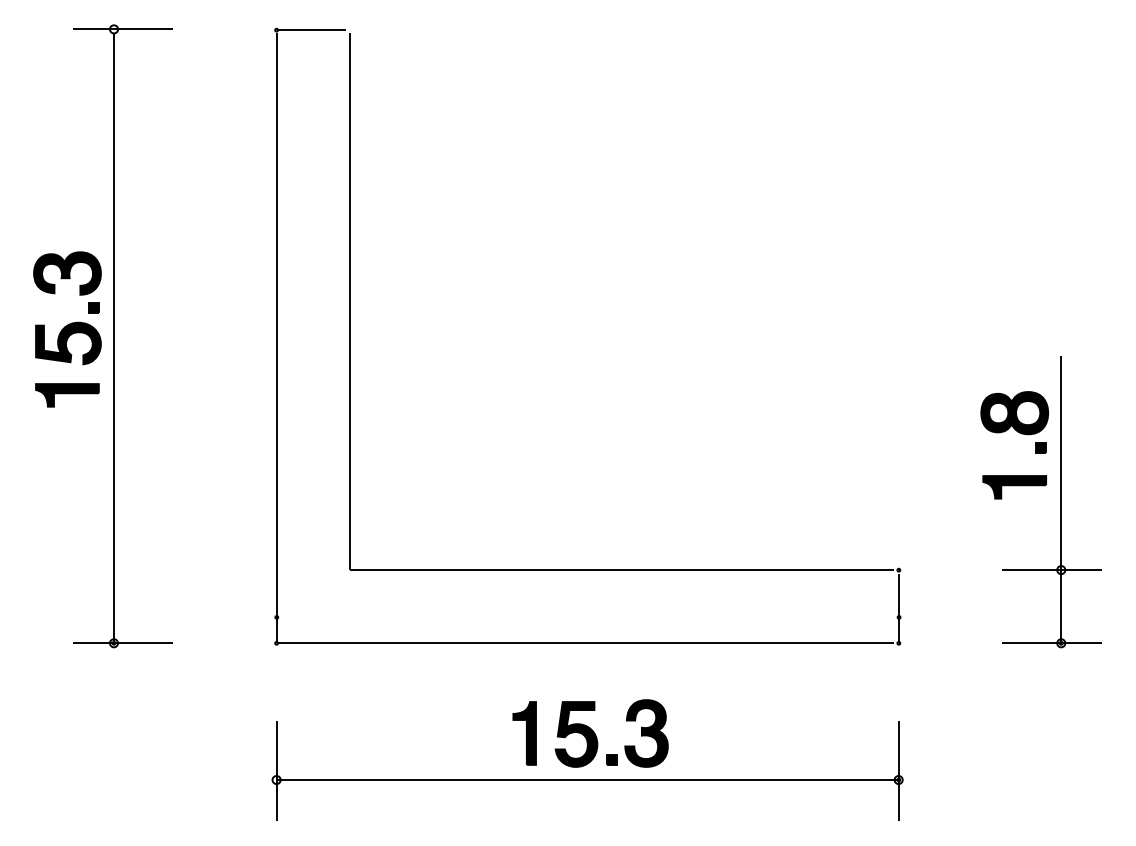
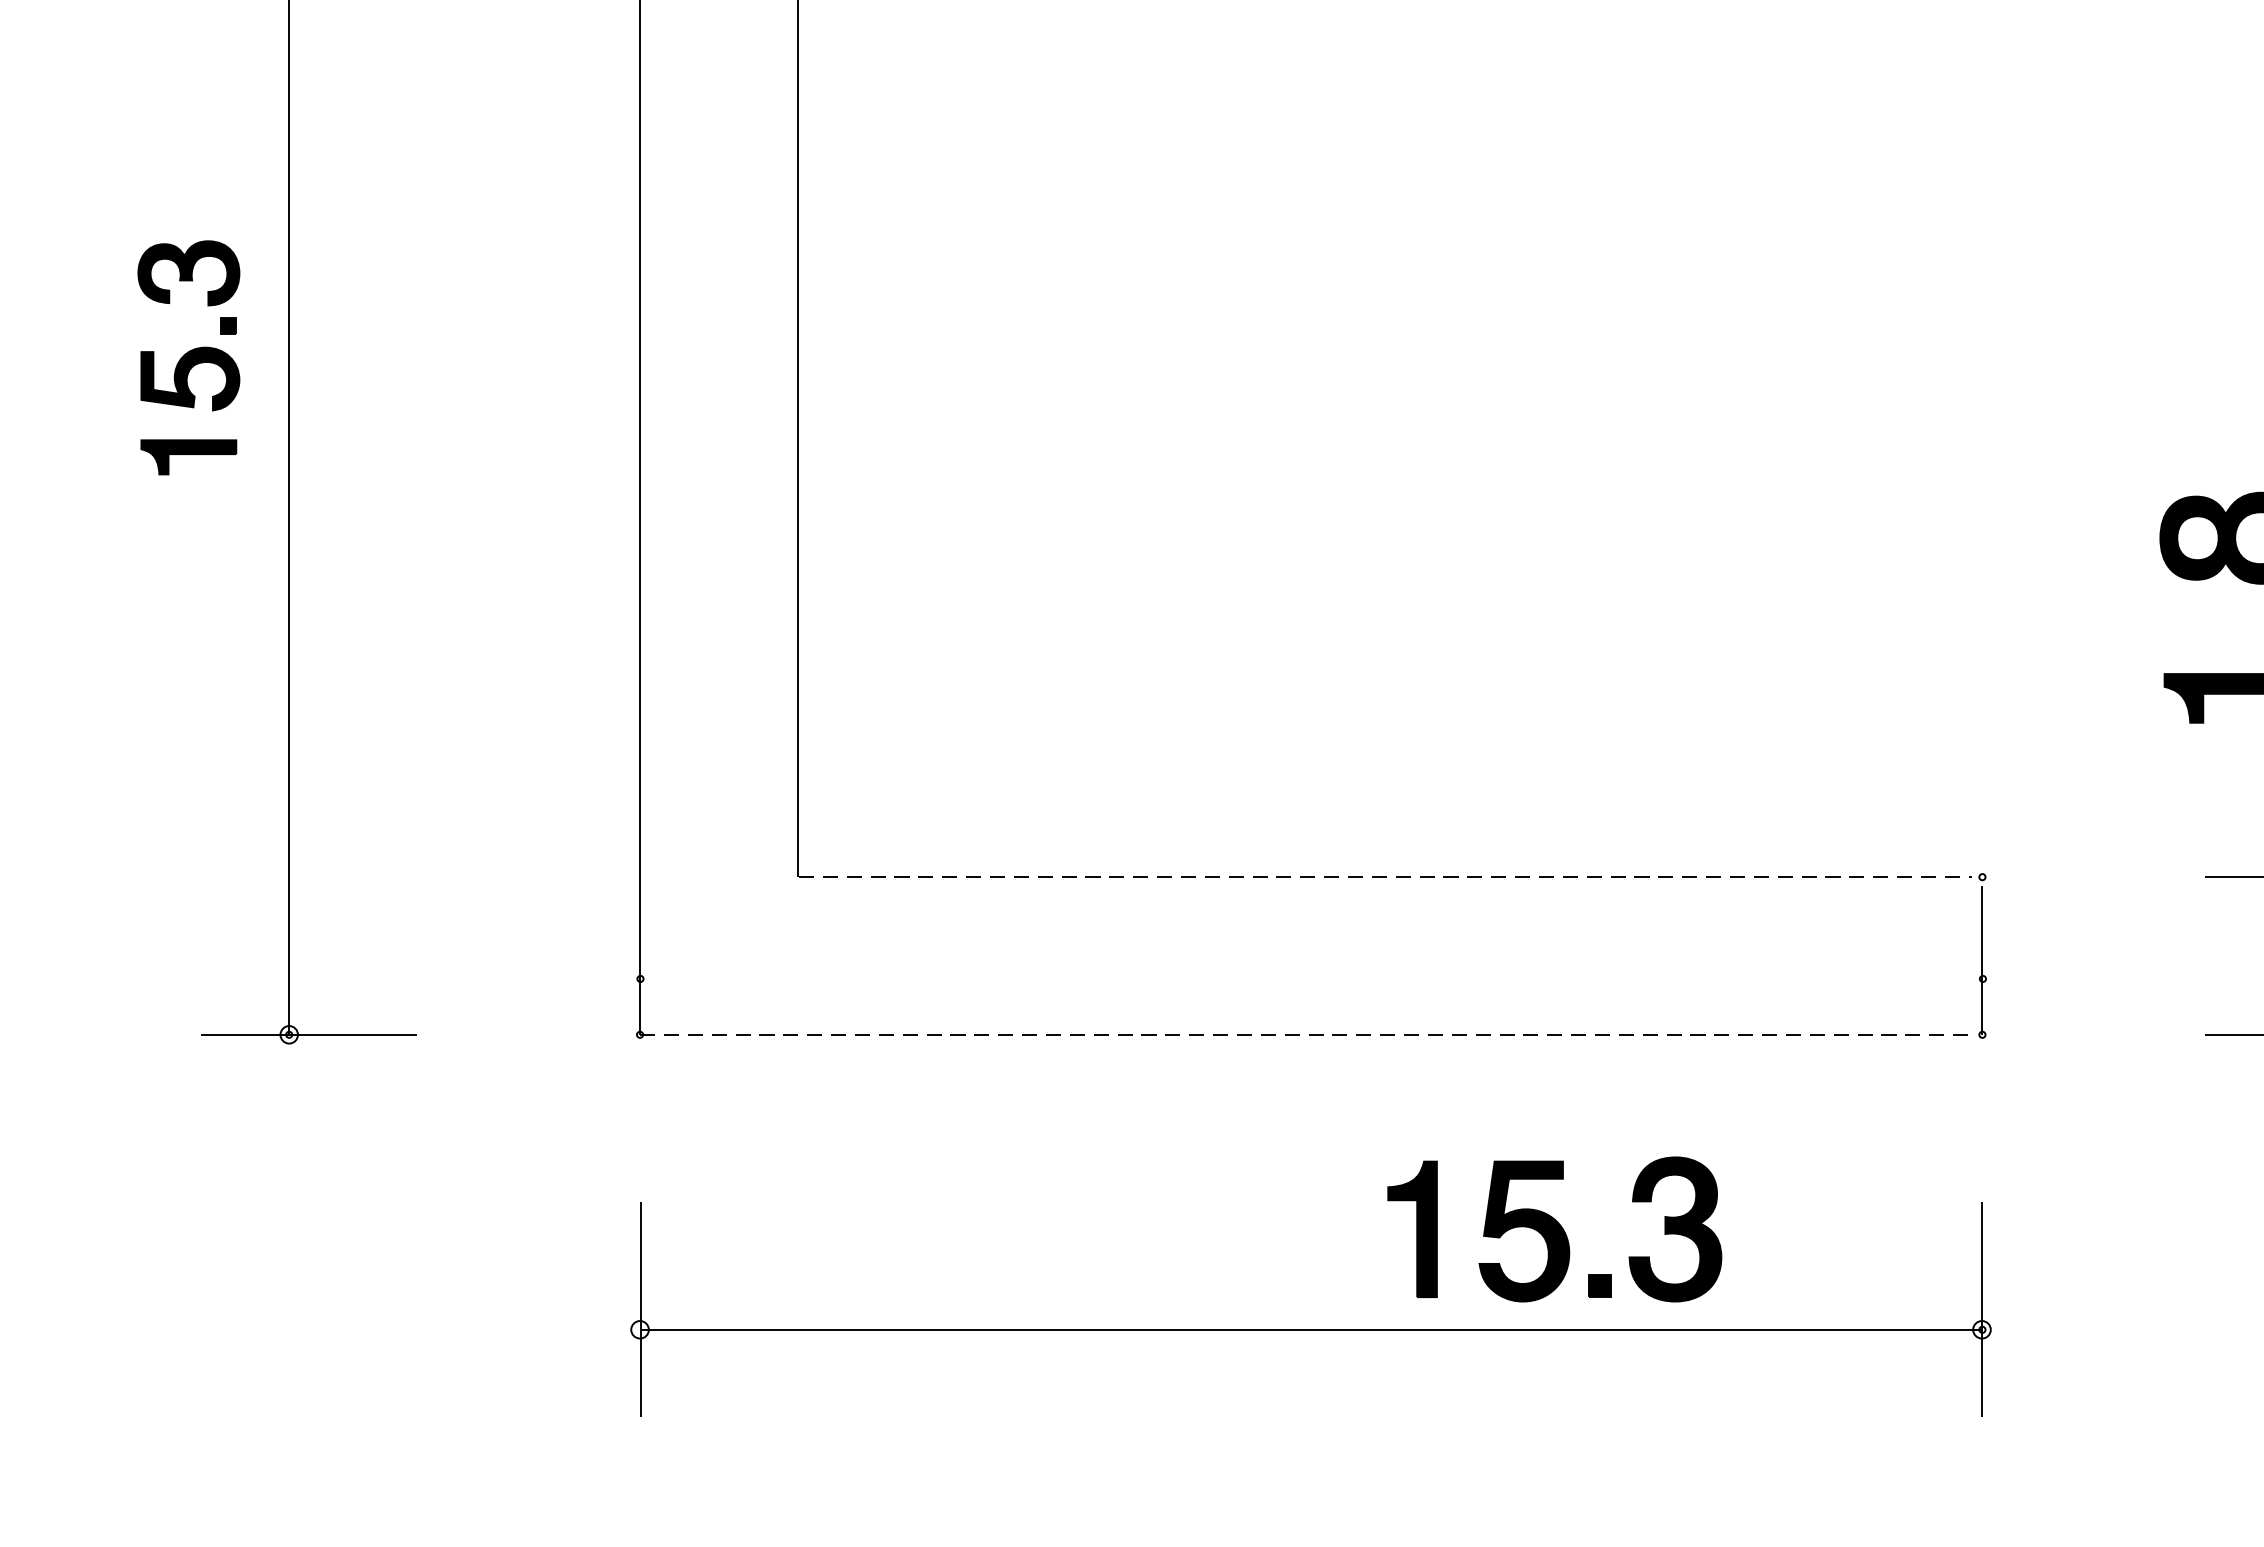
part: (67, 329) -> (188, 357), size x0.7
line: (622, 570) -> (1386, 877), solid -> dashed
line: (585, 643) -> (1306, 1035), solid -> dashed
part: (590, 733) -> (1554, 1229), moved

